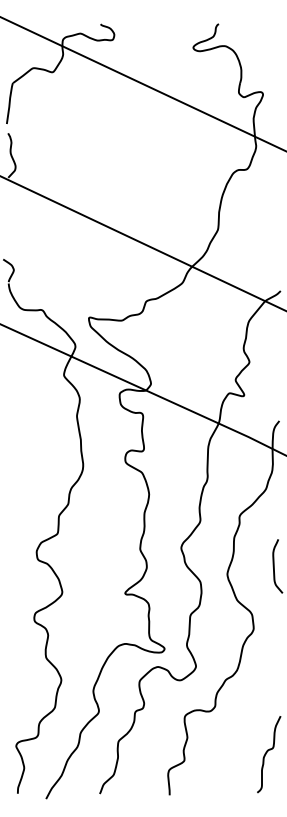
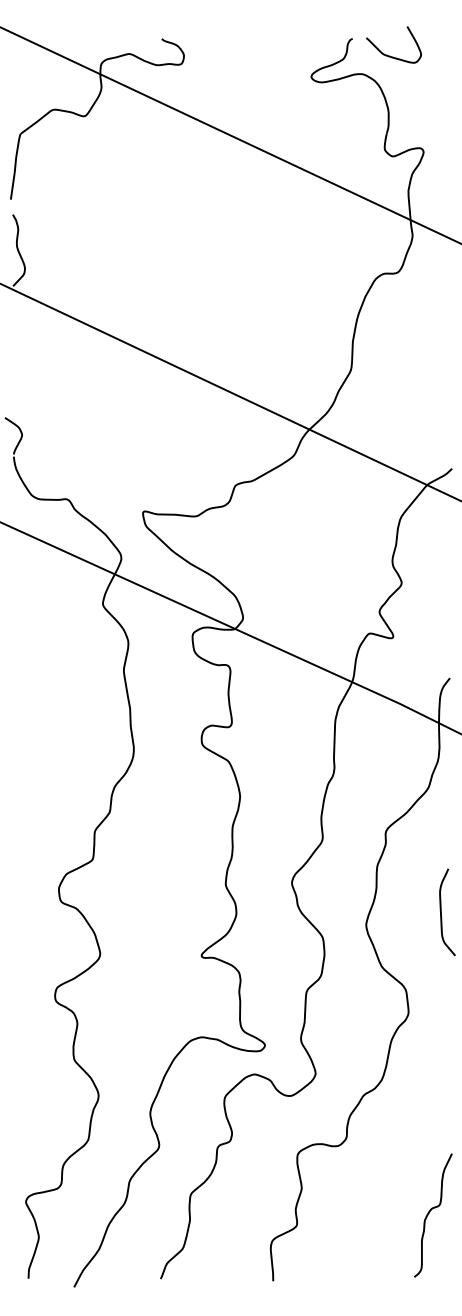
curve: (243, 34) -> (392, 55), added

